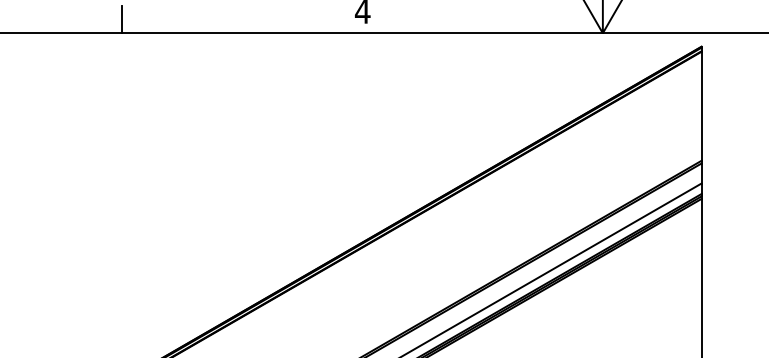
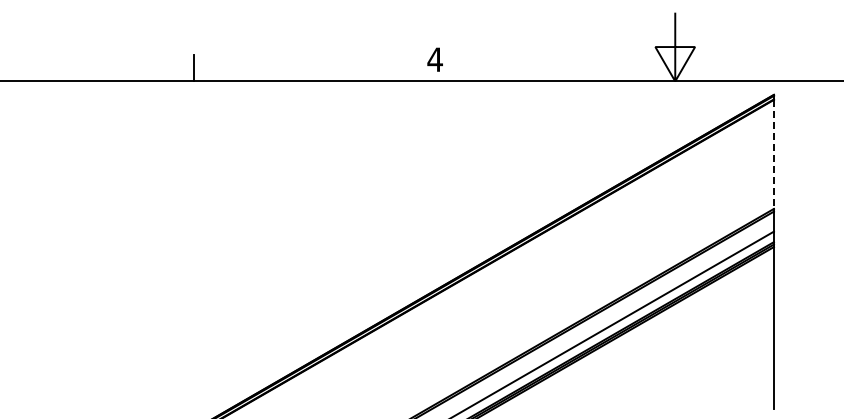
line: (701, 106) -> (773, 154), solid -> dashed

